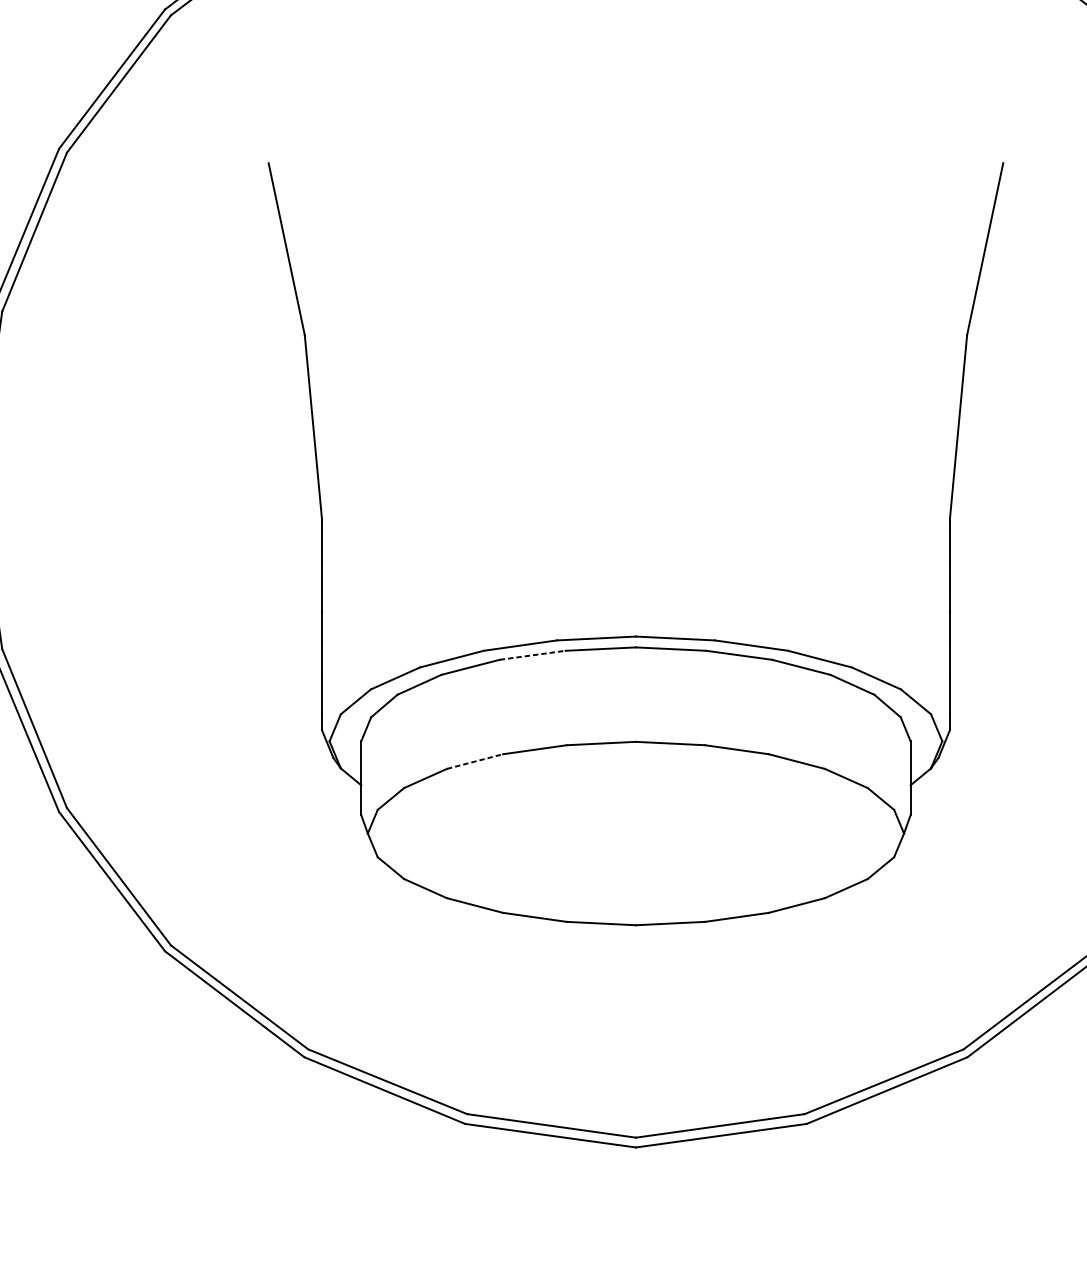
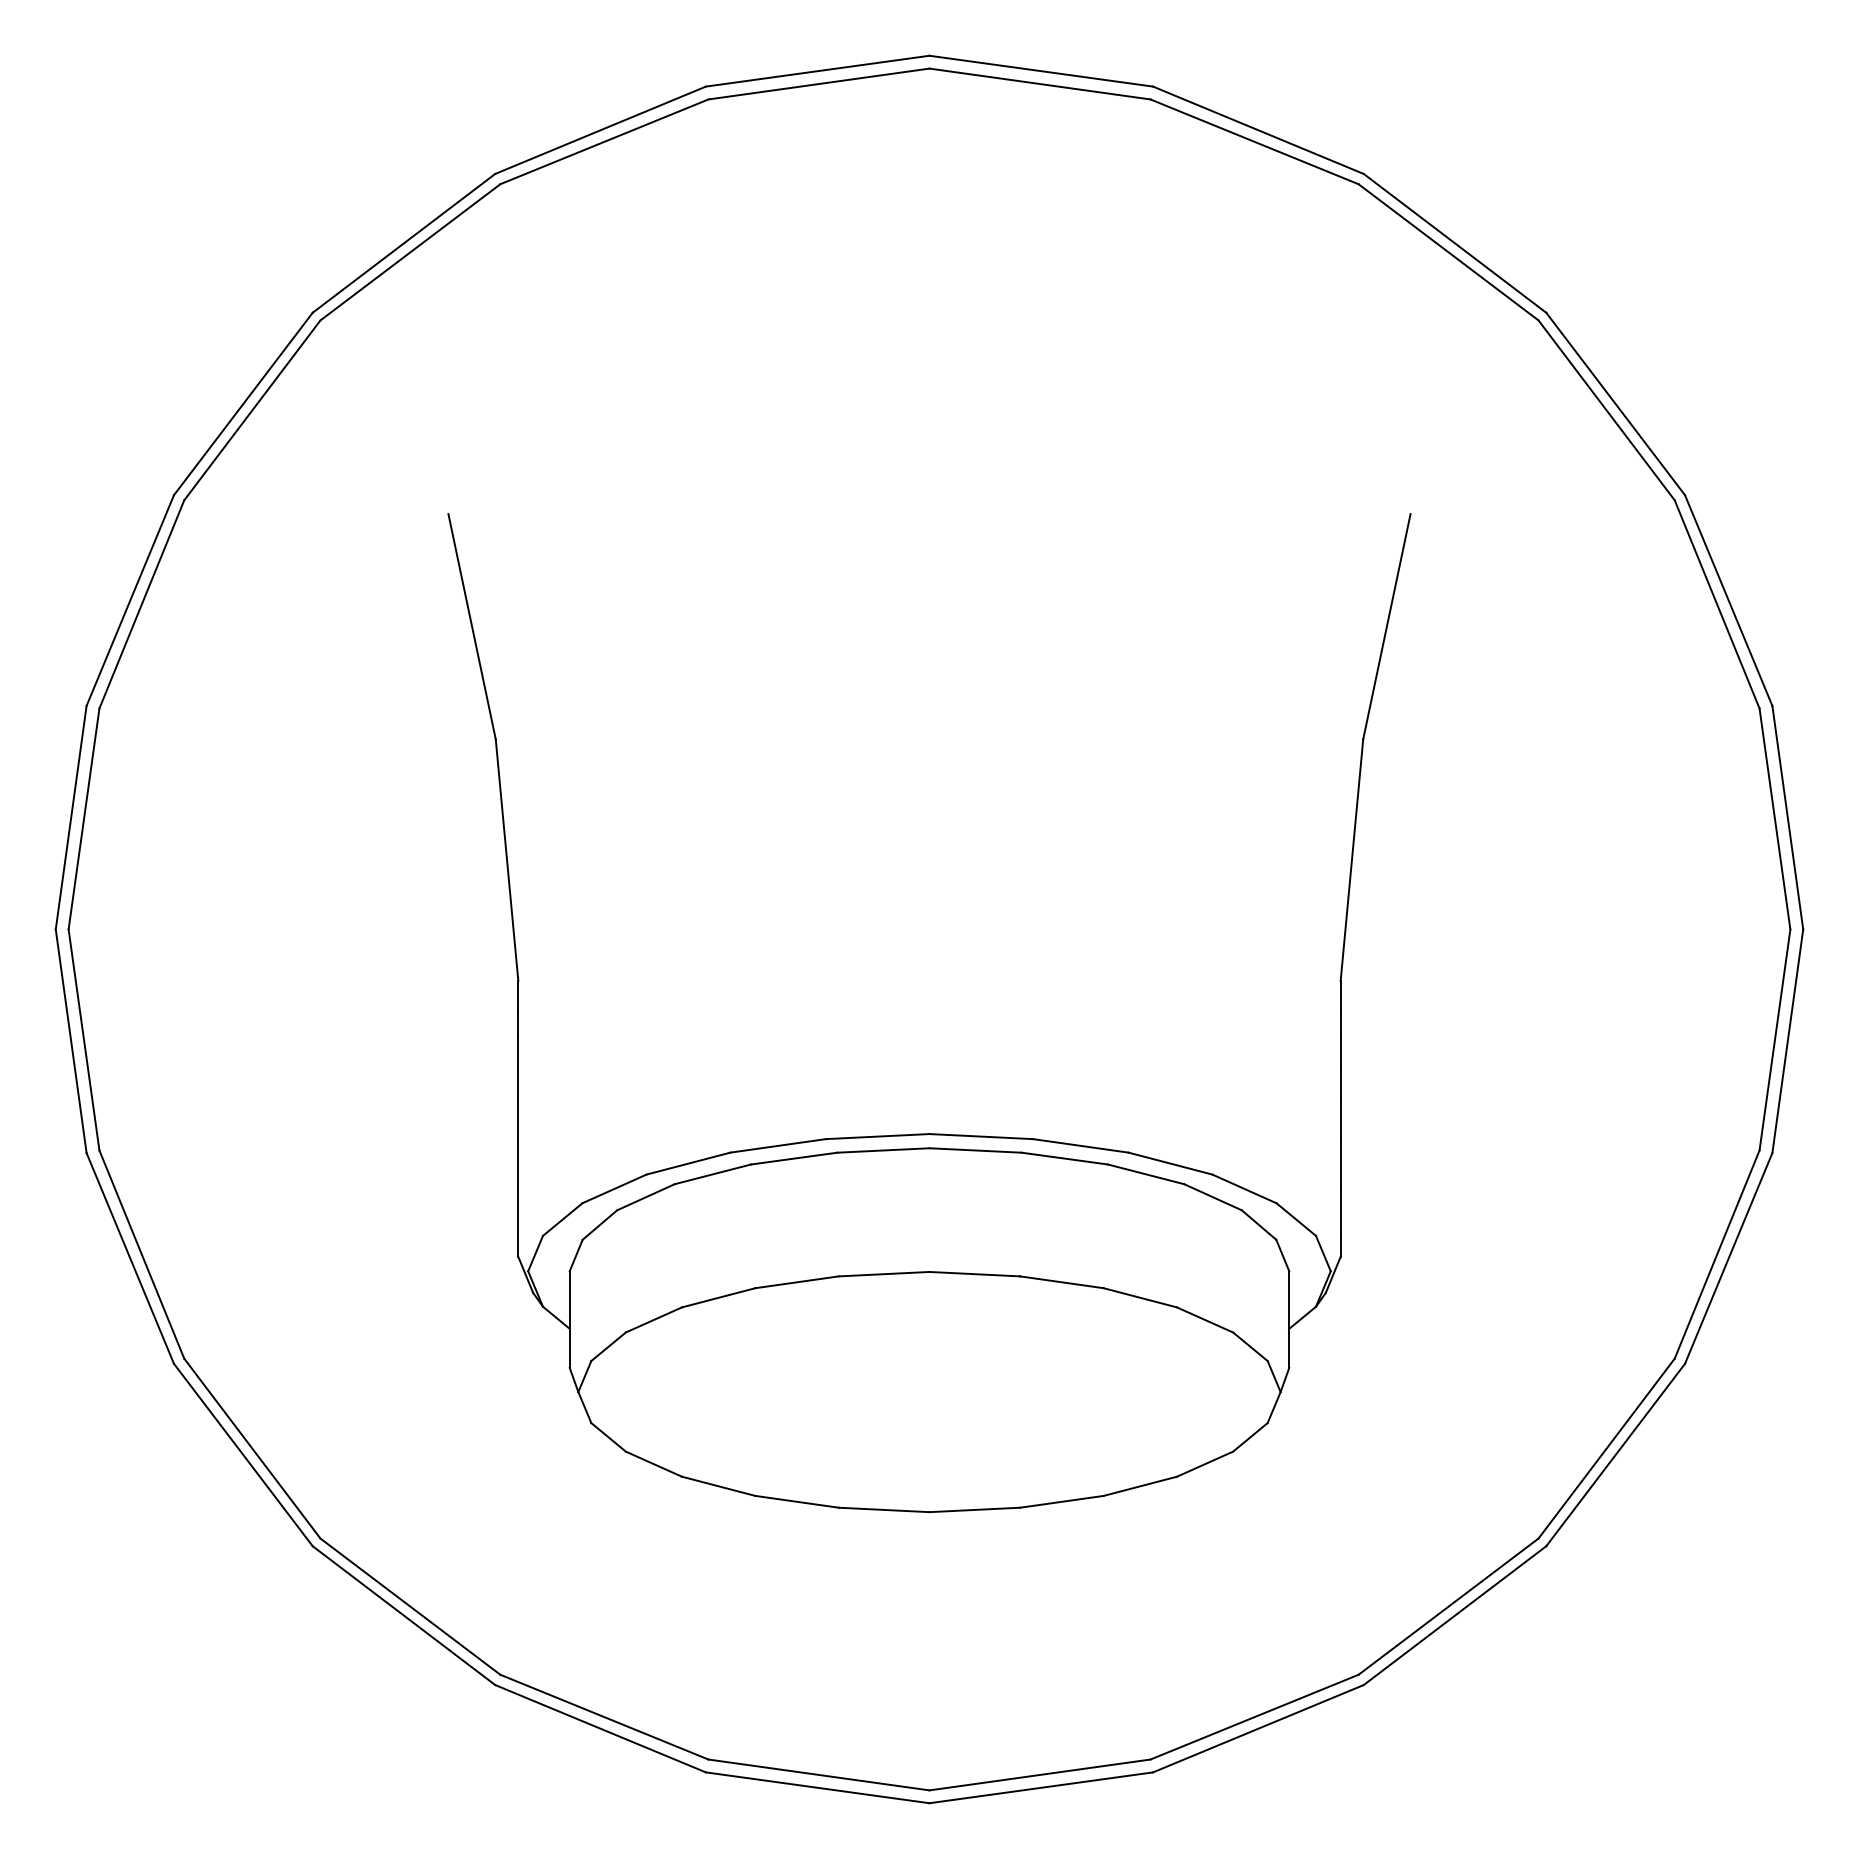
line: (532, 655) -> (794, 1158), dashed -> solid
line: (474, 761) -> (718, 1297), dashed -> solid

